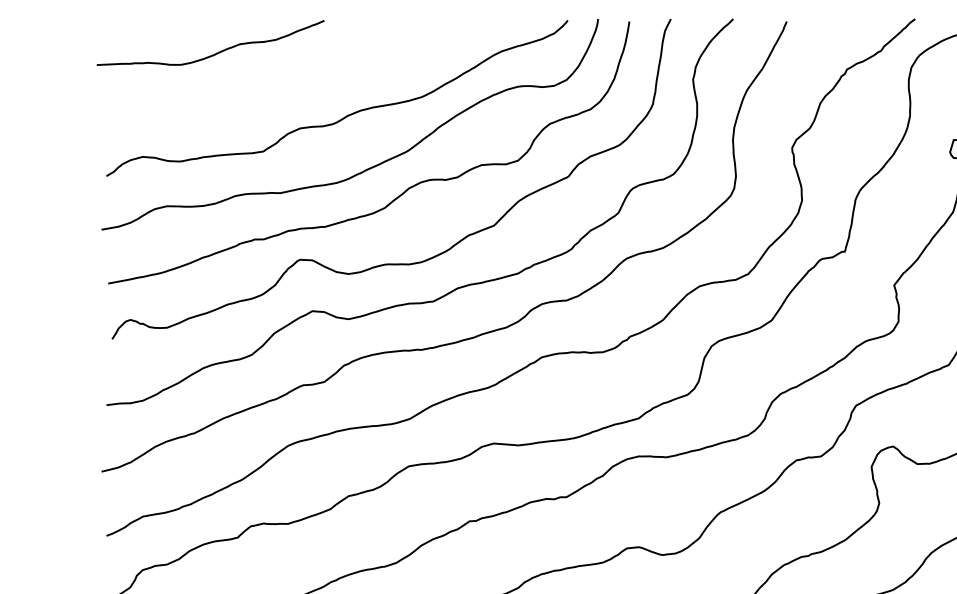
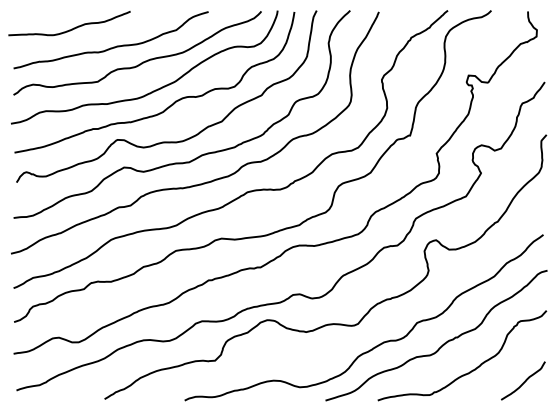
curve: (292, 85) -> (113, 46), added

